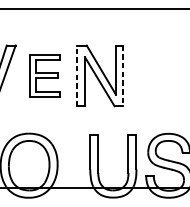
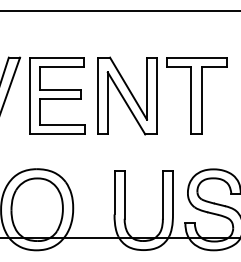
part: (45, 75) -> (57, 95), size x1.43
line: (77, 75) -> (98, 95), dashed -> solid
part: (155, 75) -> (196, 95), added
line: (123, 76) -> (156, 96), dashed -> solid

